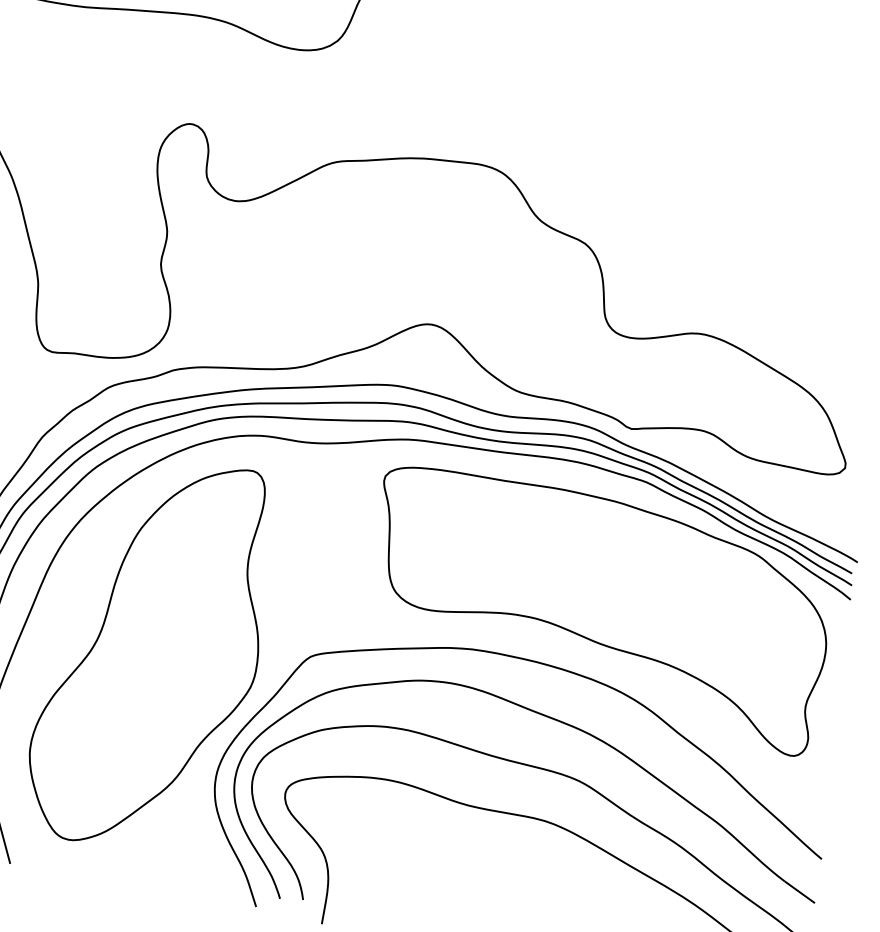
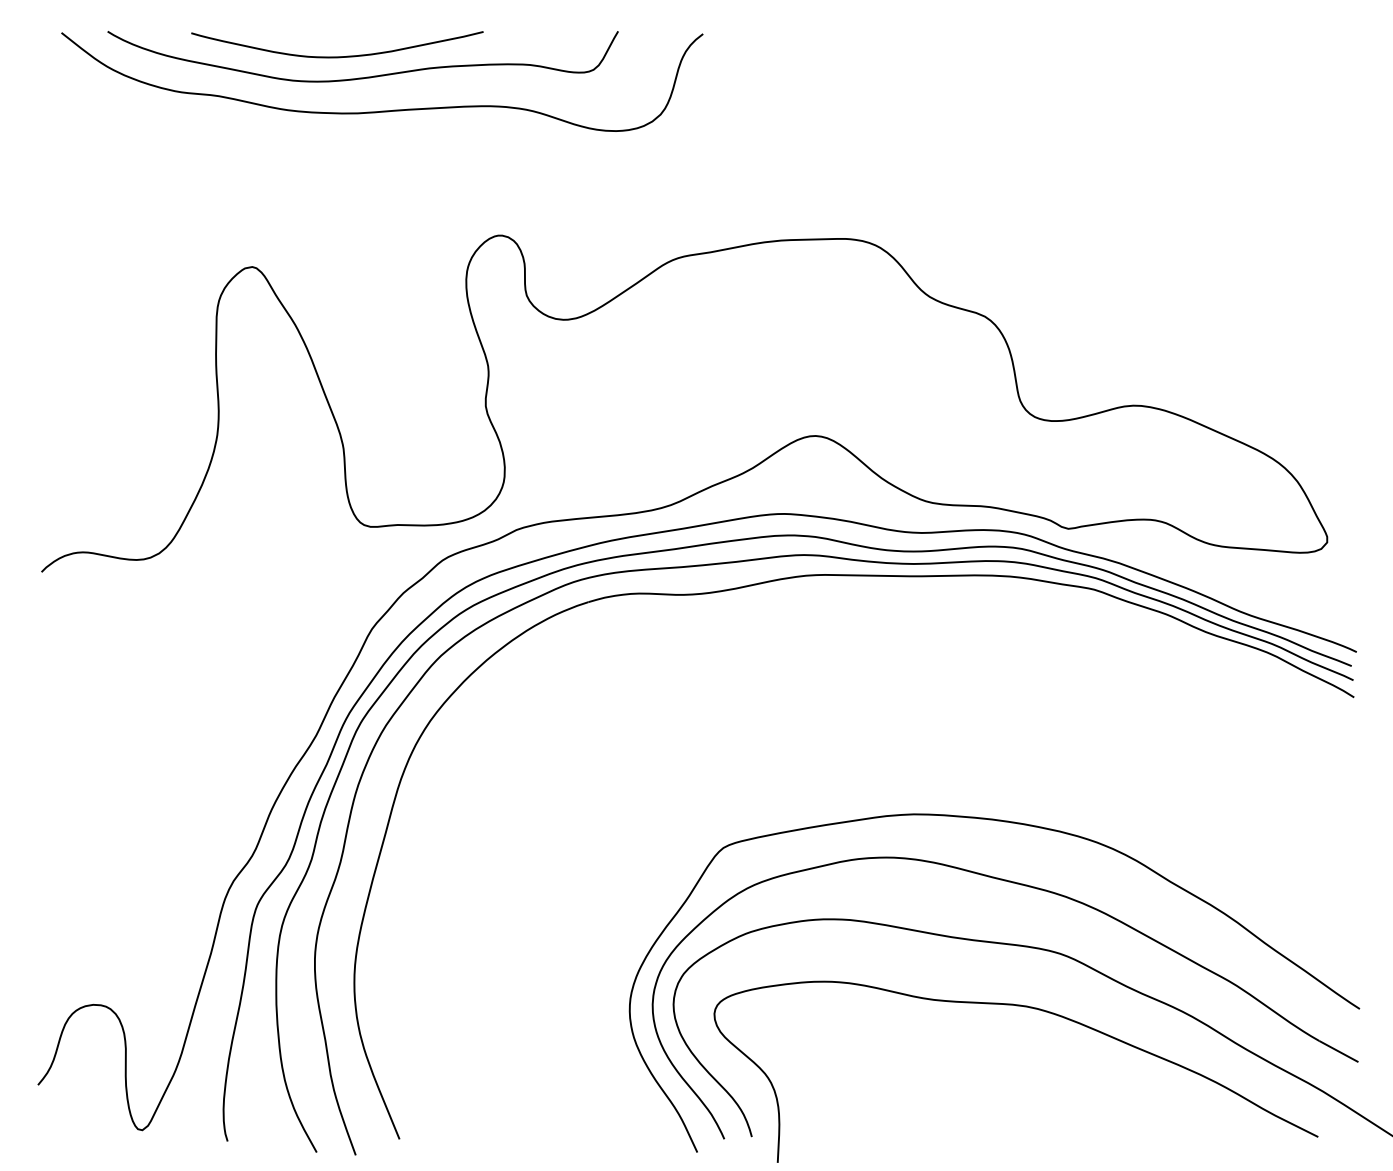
part: (598, 611) -> (1057, 749), removed
part: (149, 654) -> (532, 869), removed

